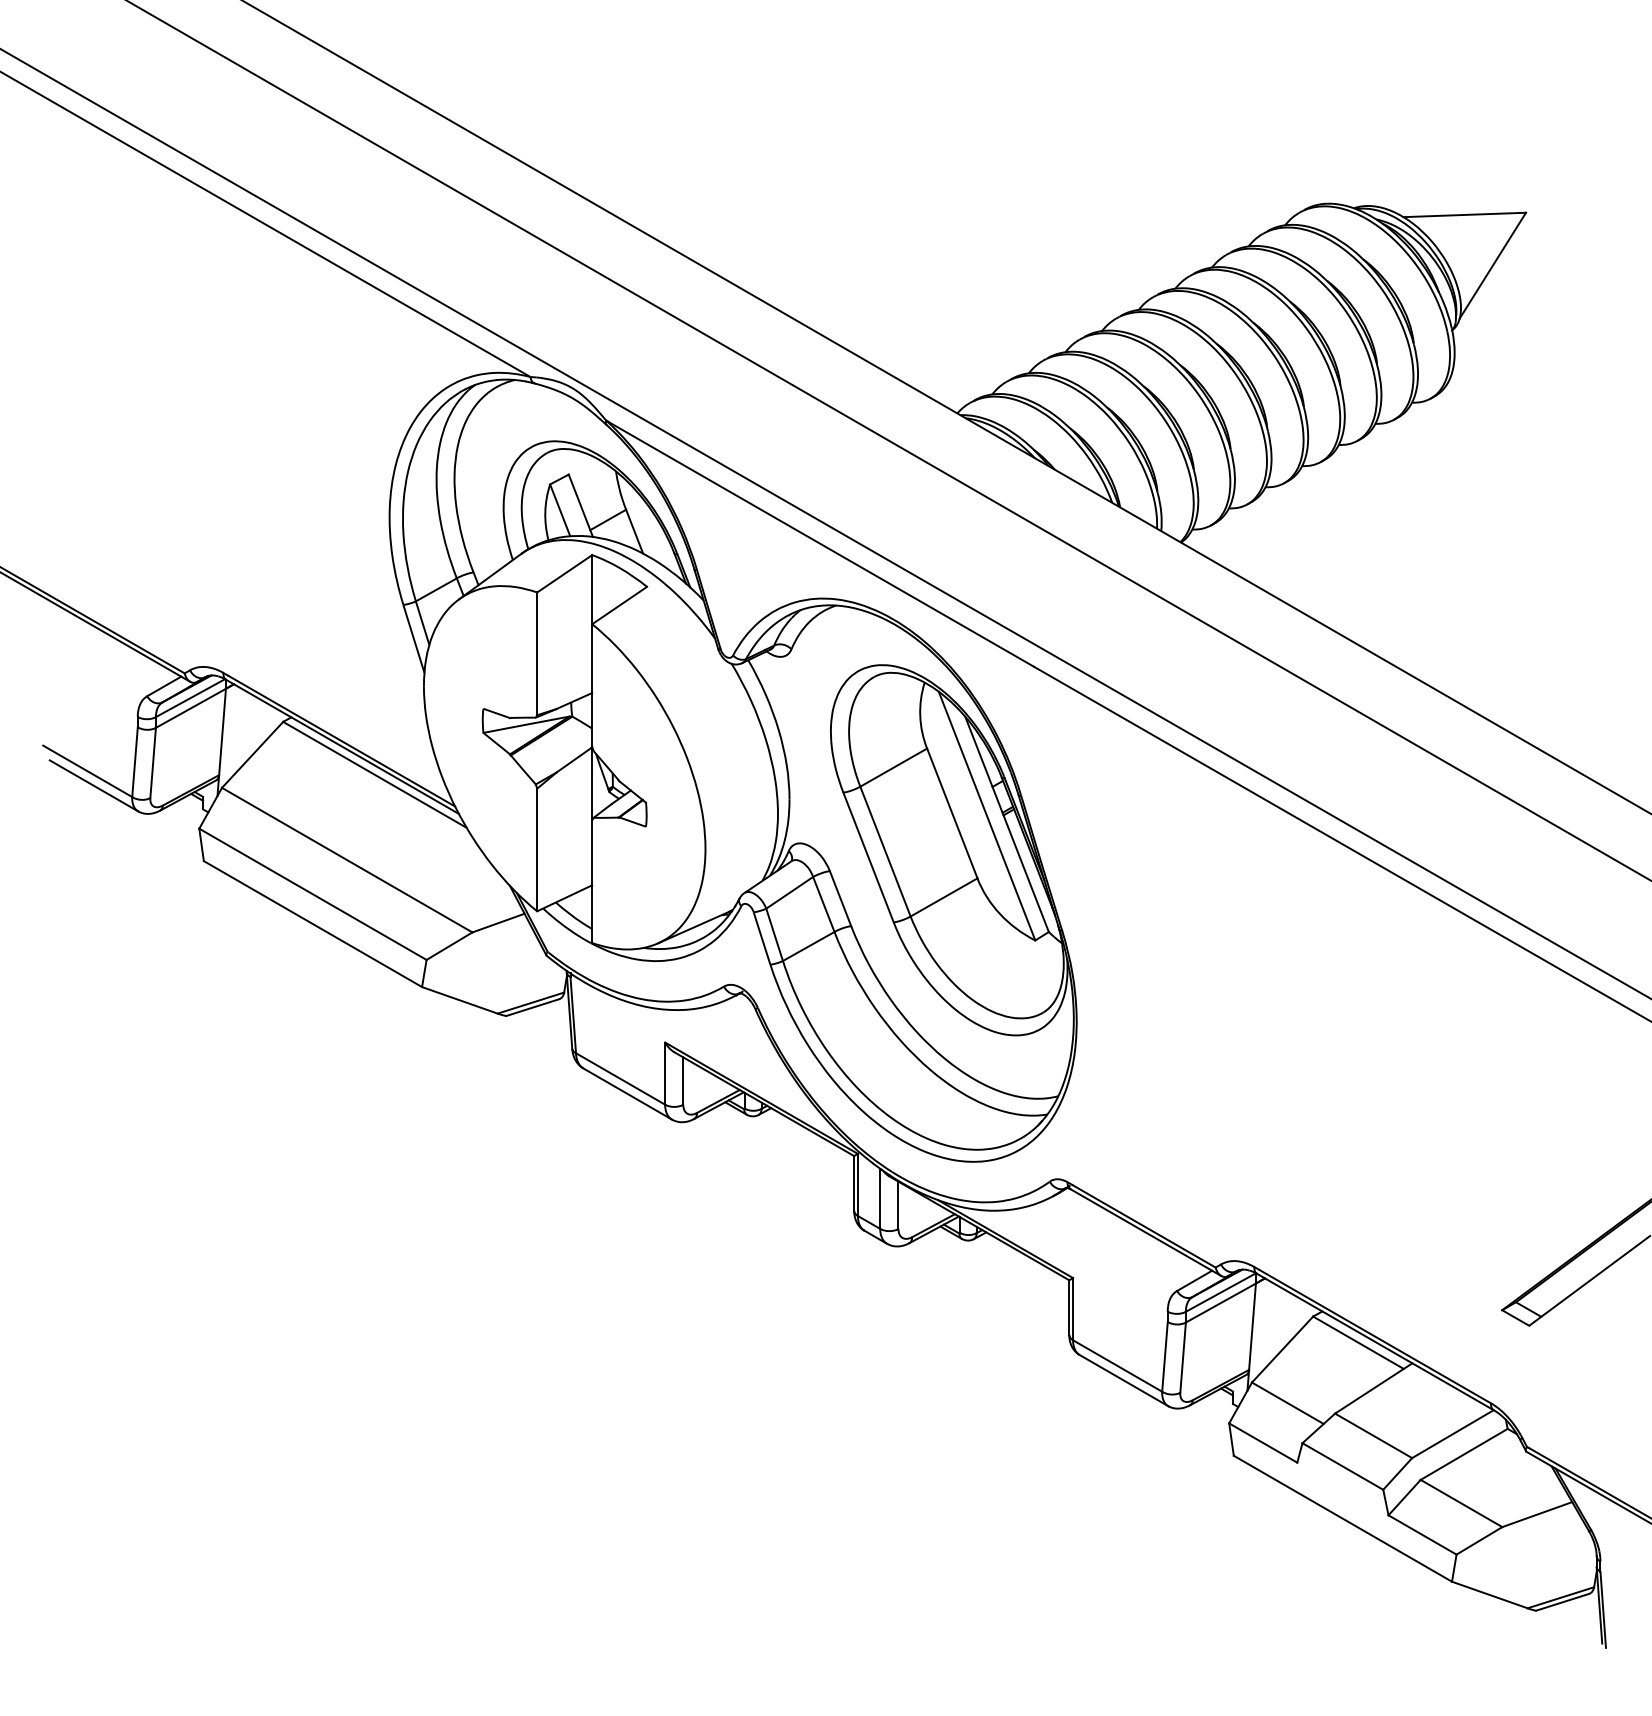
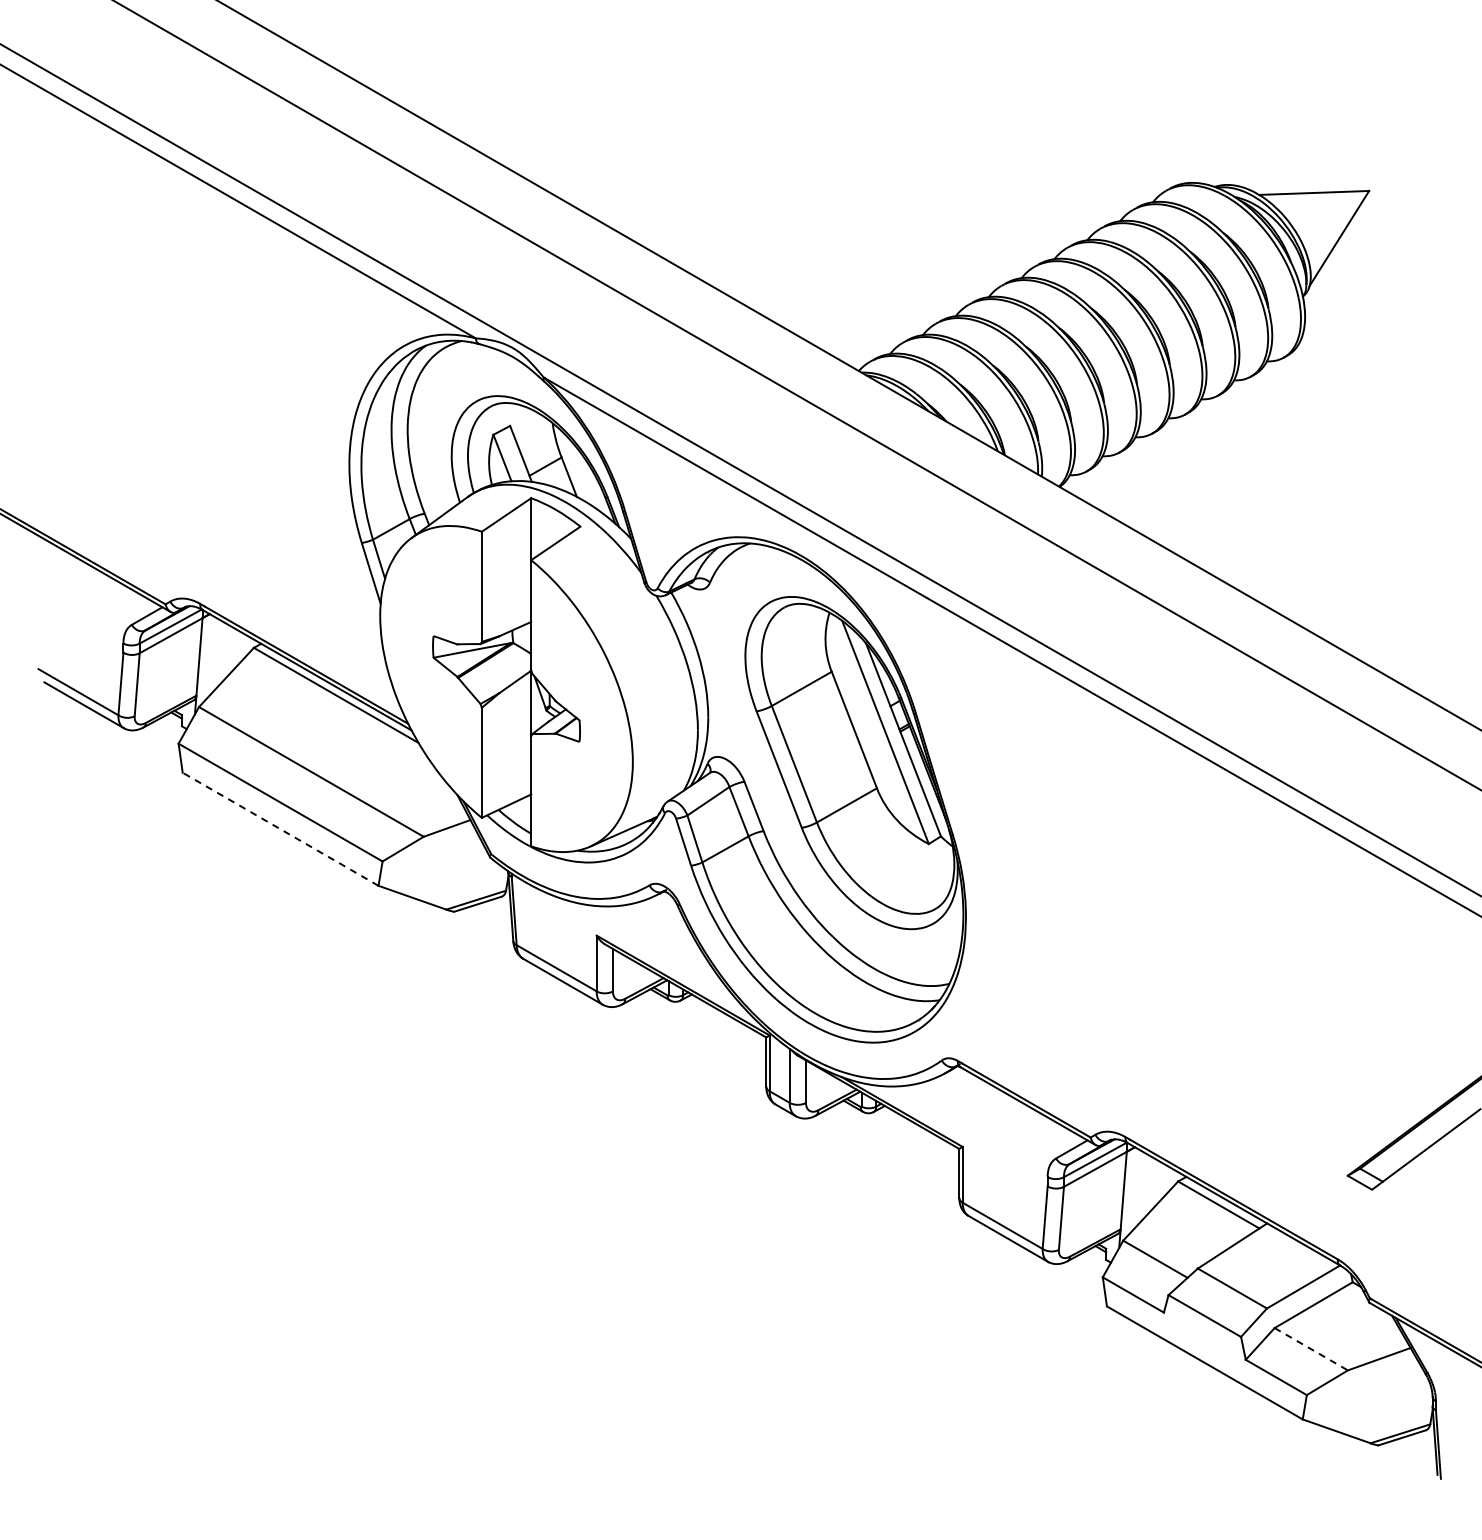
line: (312, 924) -> (280, 829), solid -> dashed
line: (1461, 1503) -> (1311, 1349), solid -> dashed

